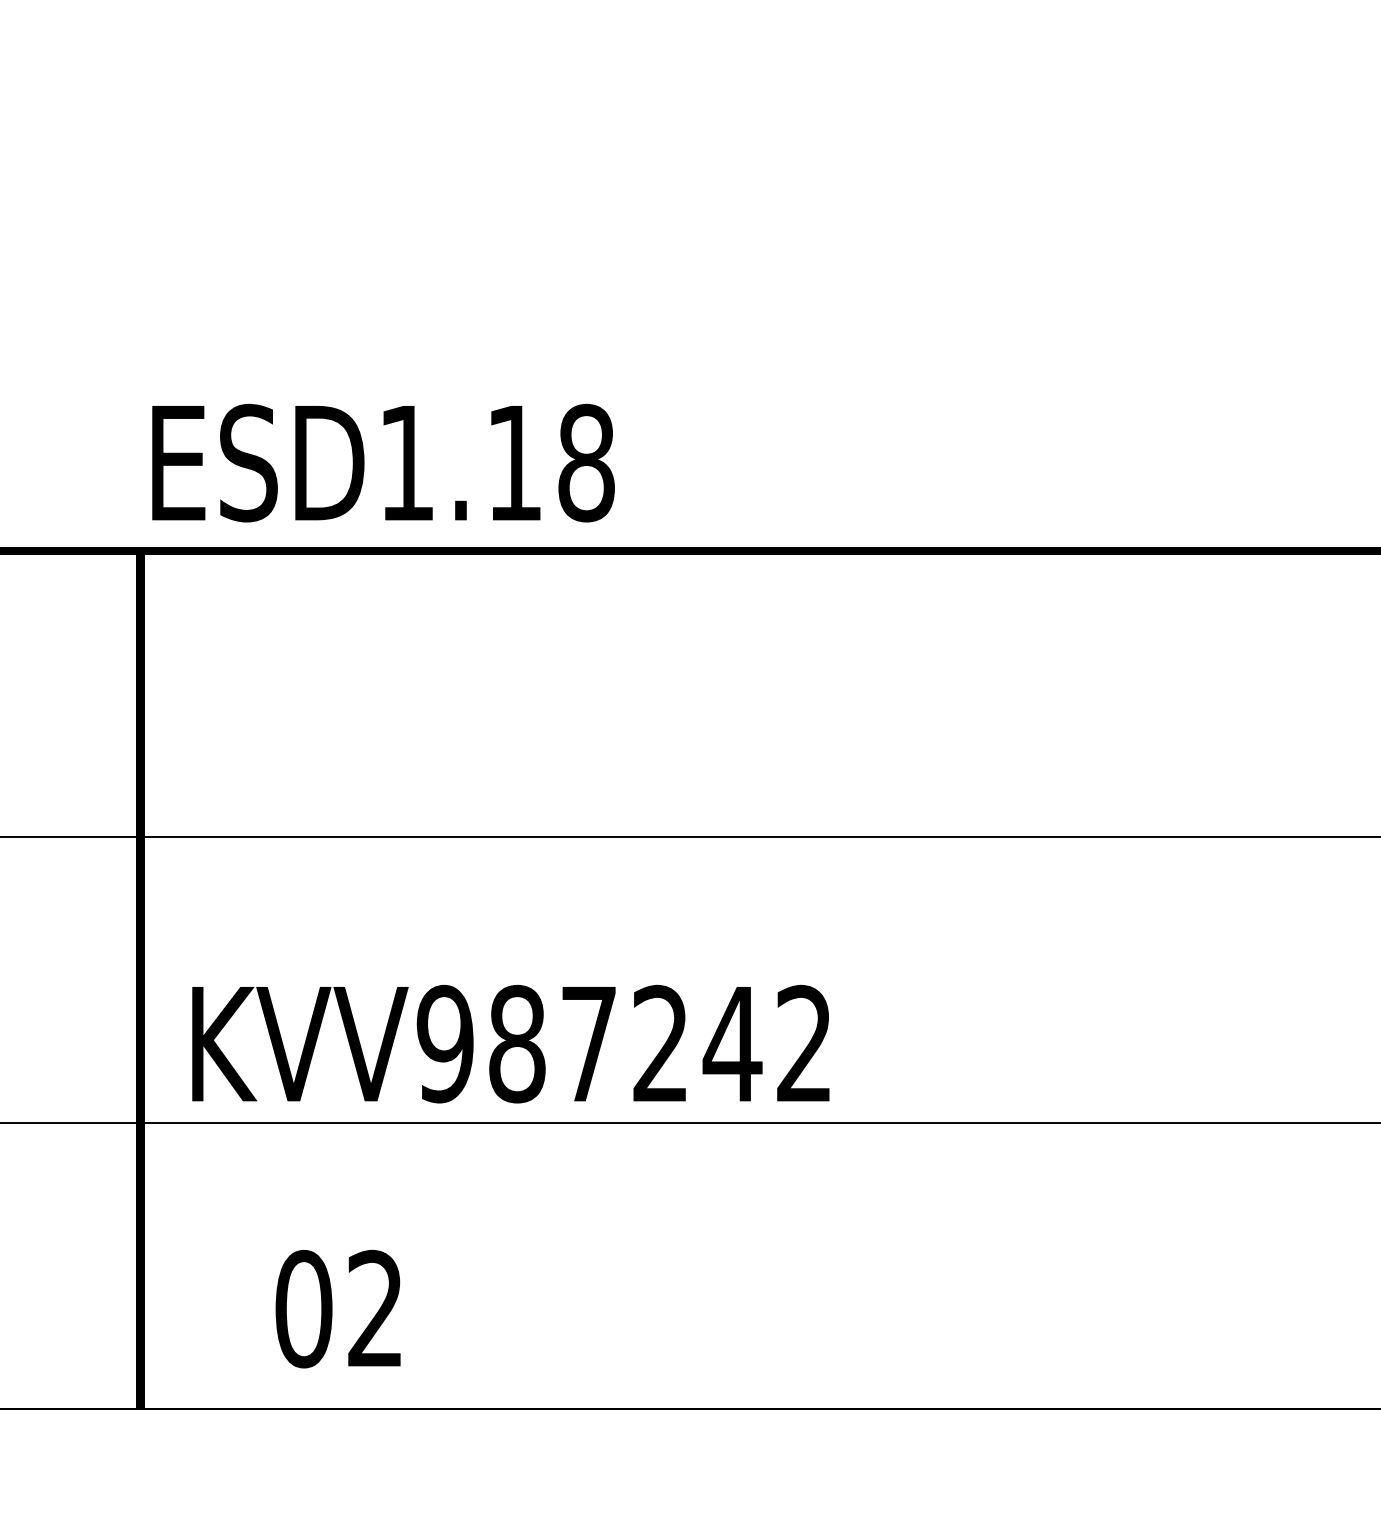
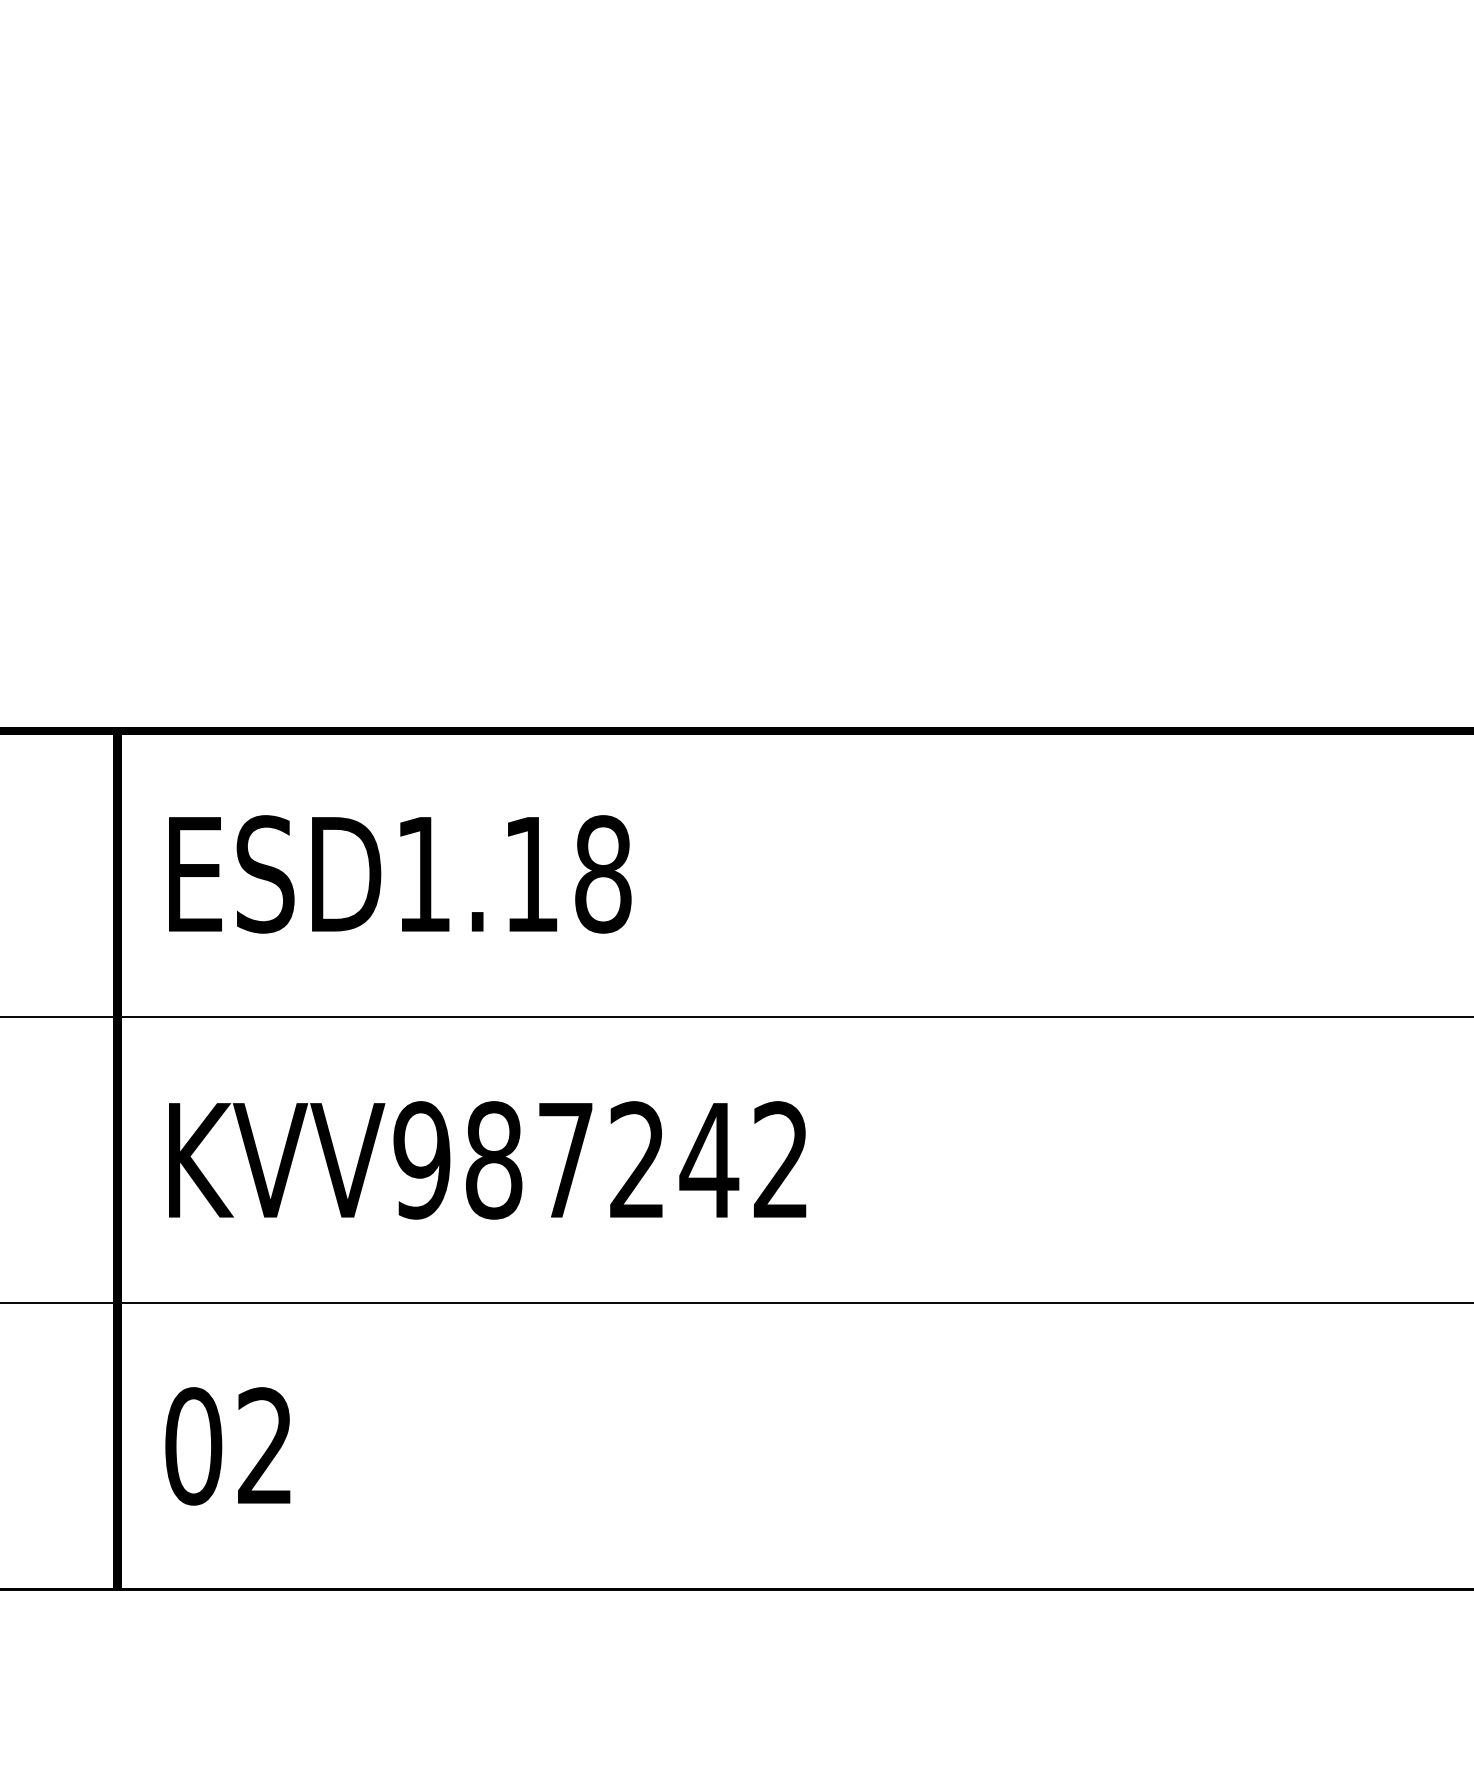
text: (383, 463) -> (400, 874), moved
text: (510, 1044) -> (487, 1160), moved
text: (337, 1309) -> (227, 1446), moved

